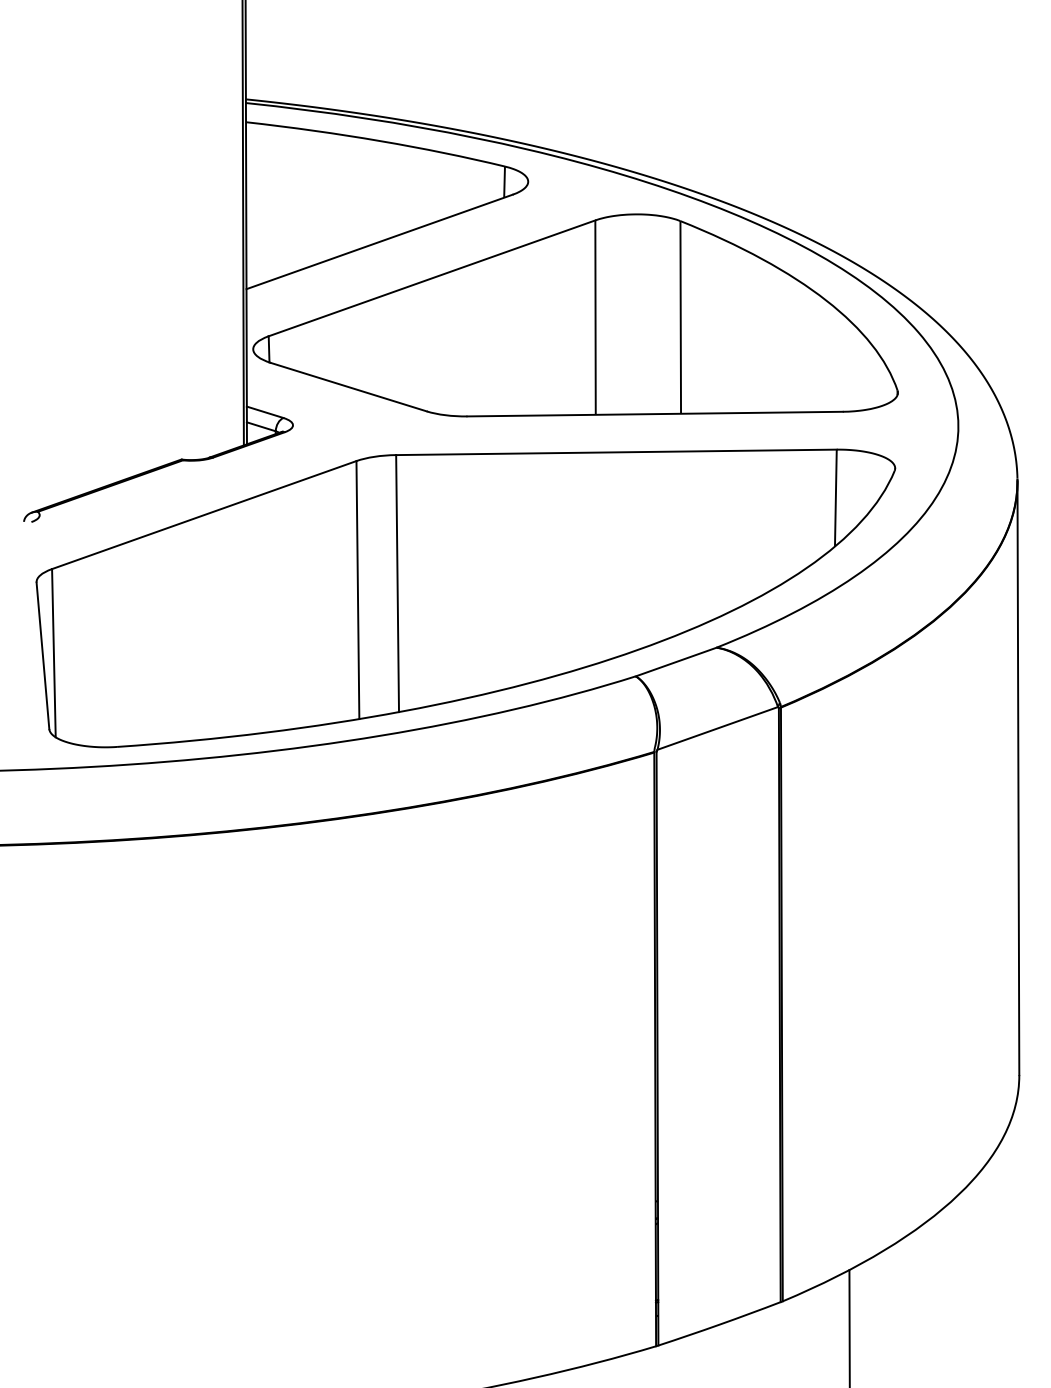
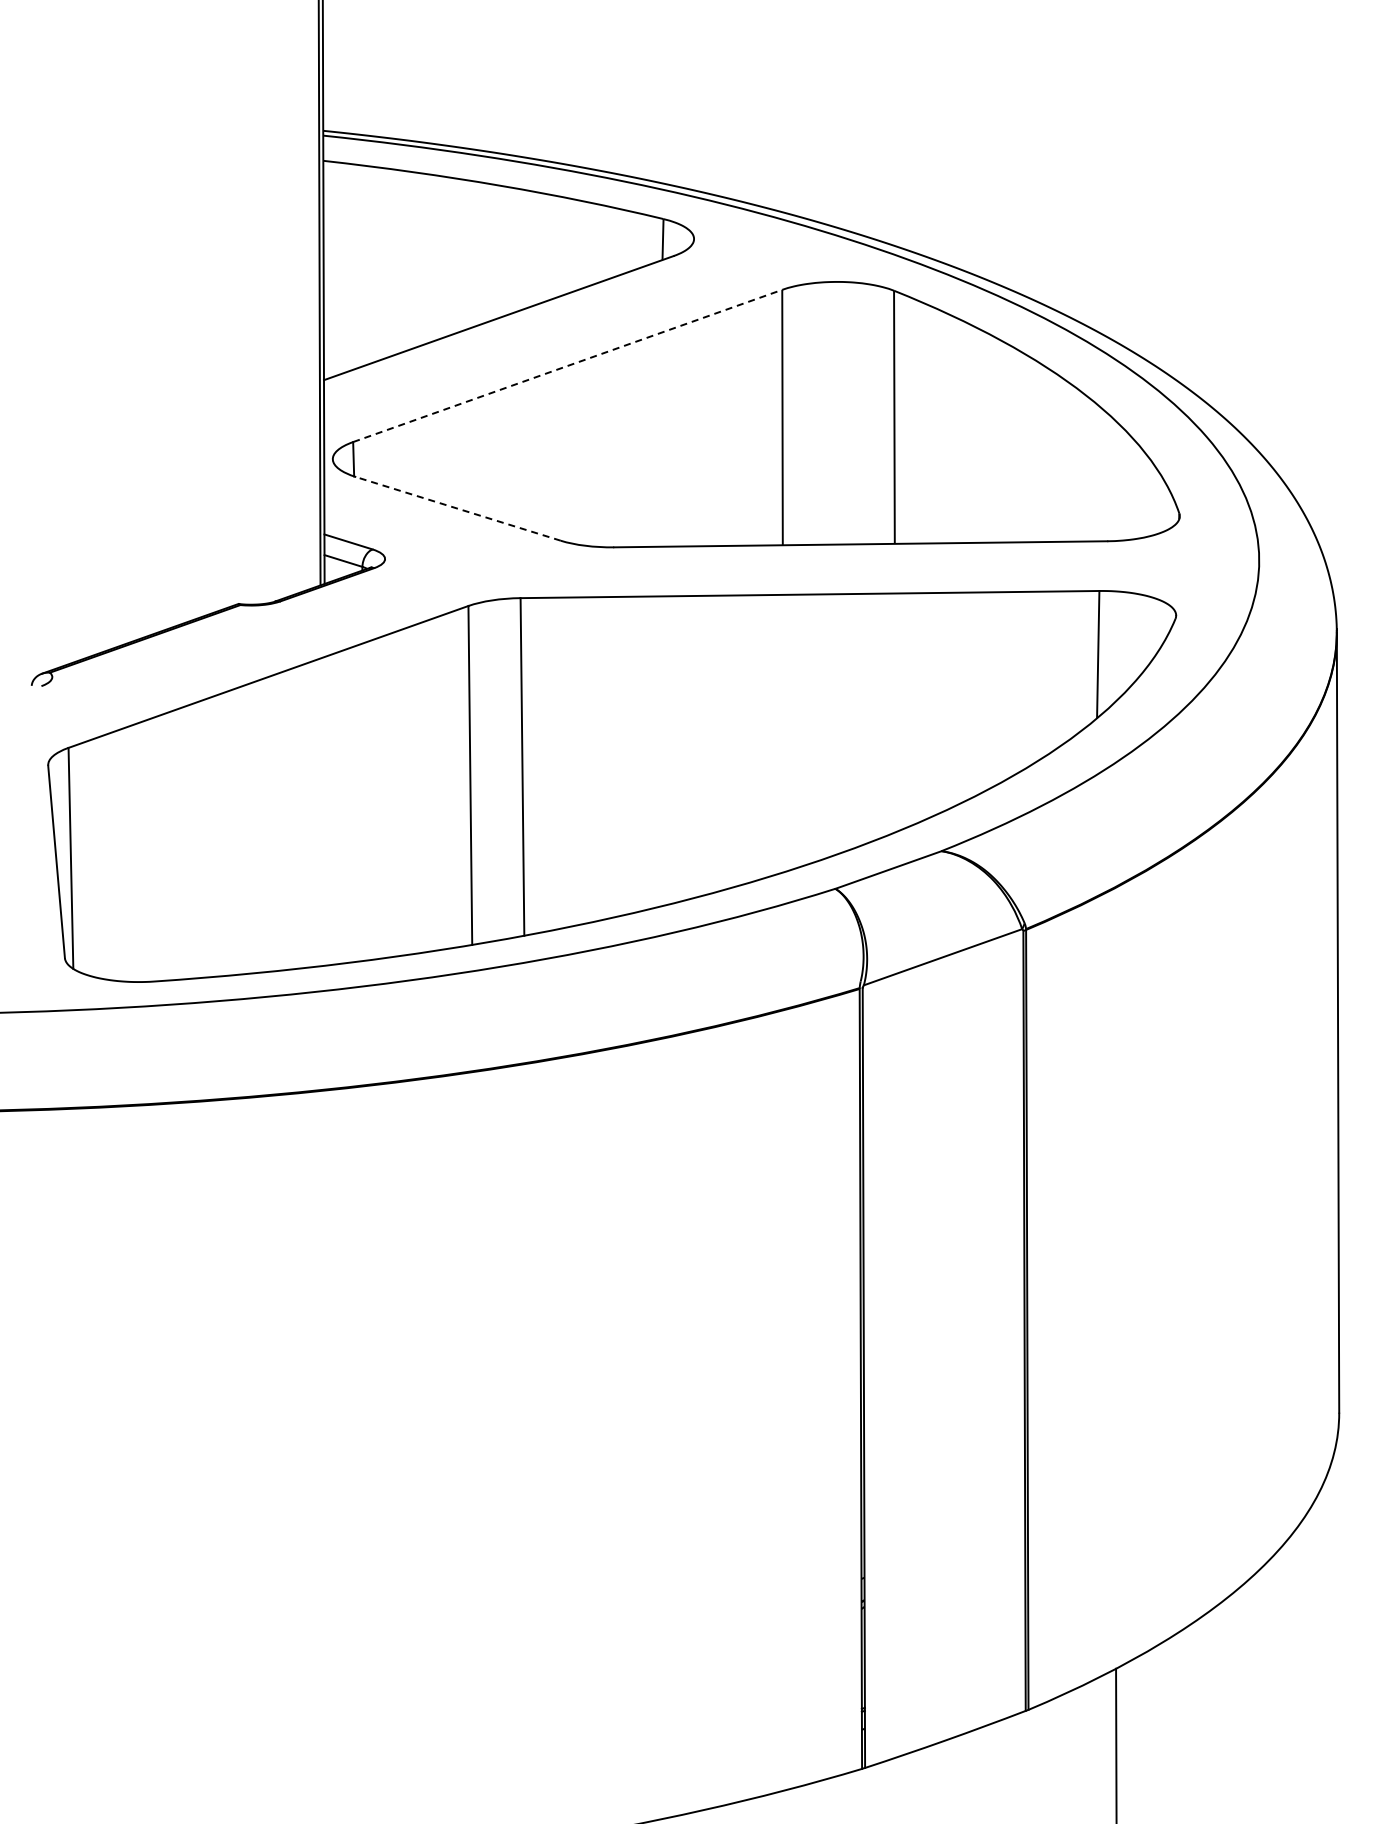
line: (431, 278) -> (567, 365), solid -> dashed
line: (348, 386) -> (458, 508), solid -> dashed

